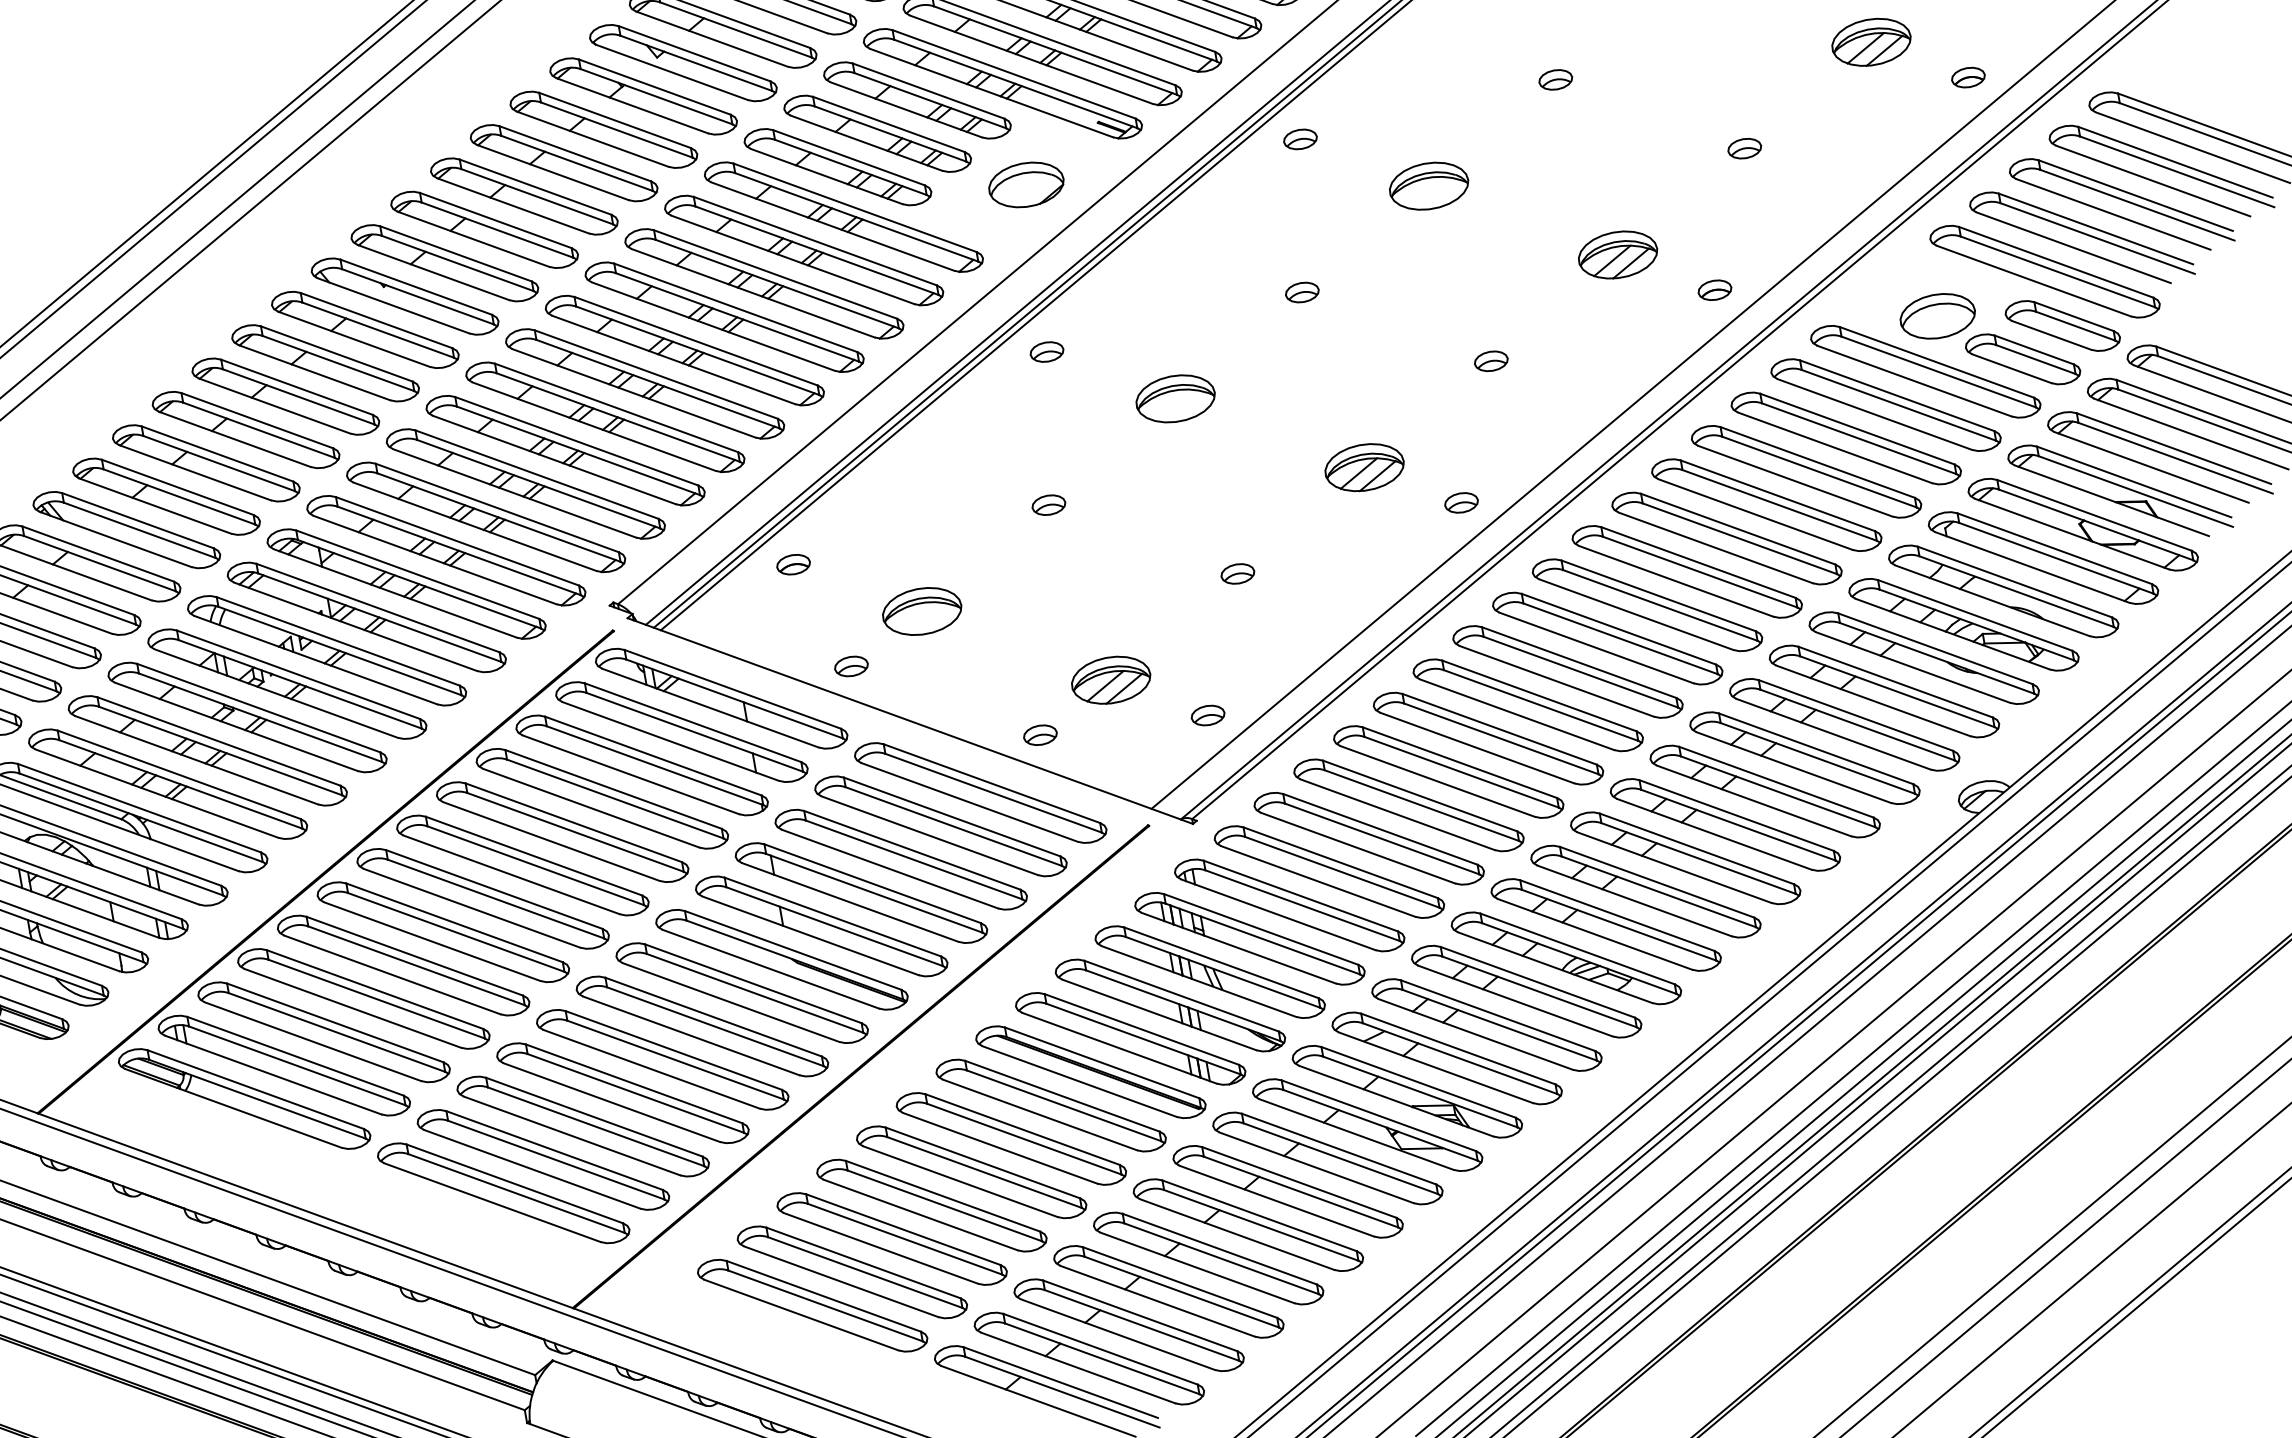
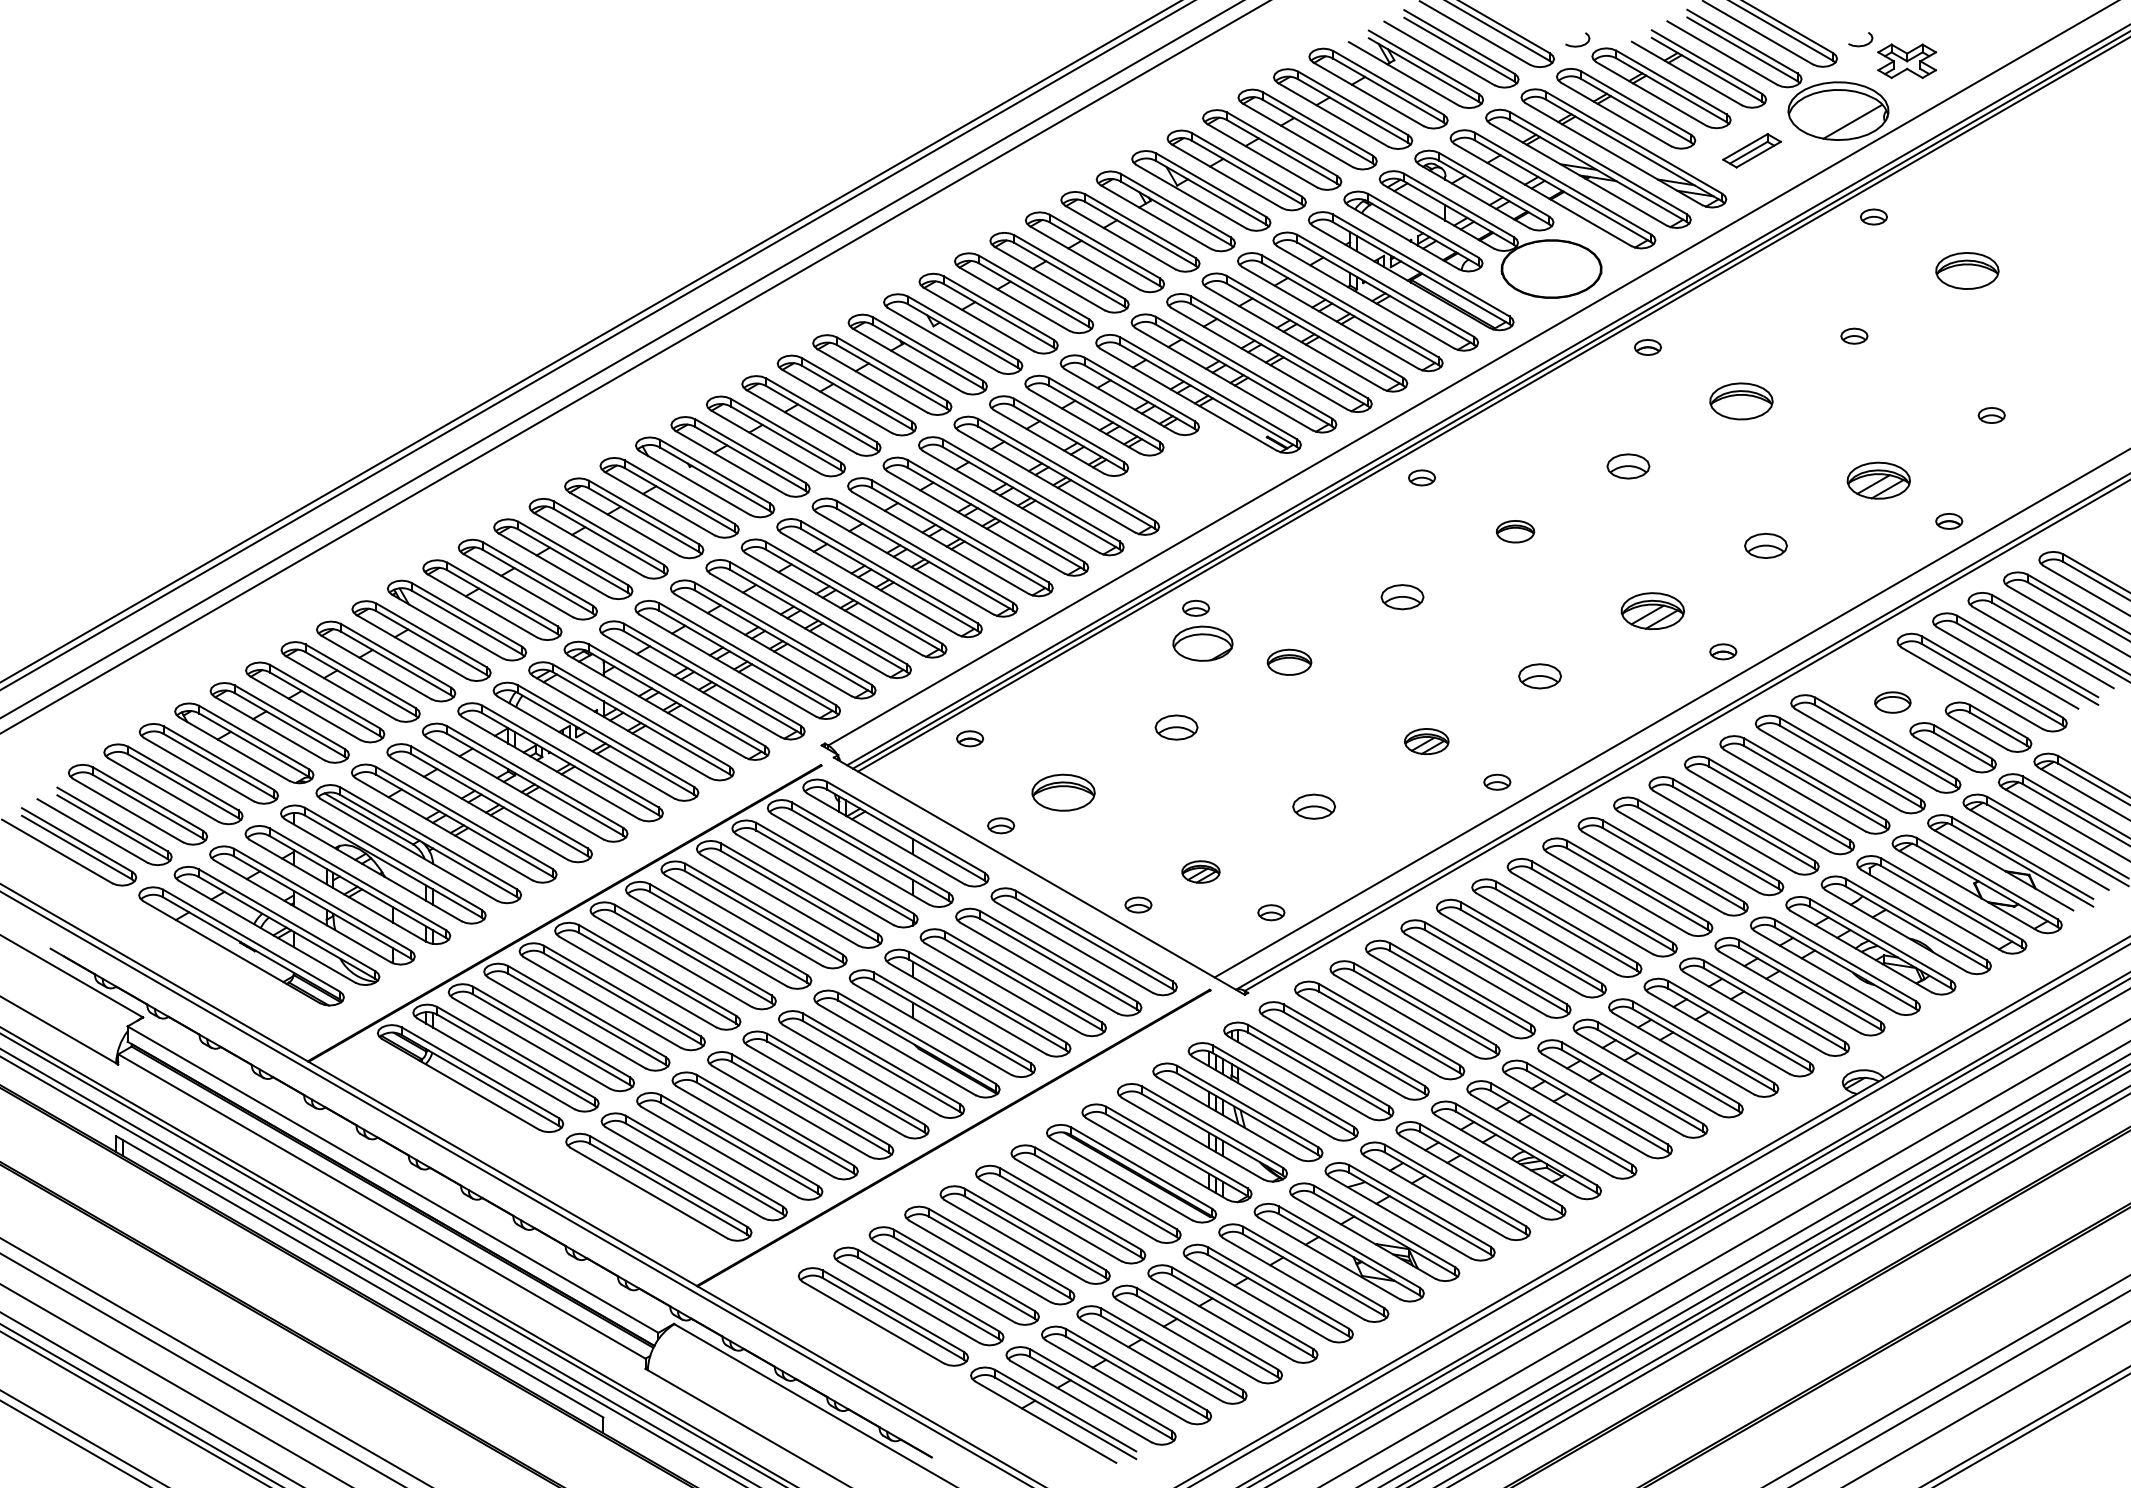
part: (1555, 79) -> (1628, 466), size x1.6
part: (1744, 148) -> (1765, 545), size x1.6
part: (1025, 184) -> (1202, 643), moved
part: (1429, 185) -> (1515, 531), size x0.6
part: (1302, 291) -> (1402, 596), size x1.6
part: (1937, 316) -> (1892, 702), size x0.6
part: (1490, 361) -> (1539, 676), size x1.6
part: (1175, 399) -> (1289, 662), size x0.7
part: (1364, 467) -> (1426, 741), size x0.7
part: (1048, 505) -> (1176, 727), size x1.6
part: (1237, 573) -> (1313, 806), size x1.6
part: (1110, 679) -> (1200, 871), size x0.6

